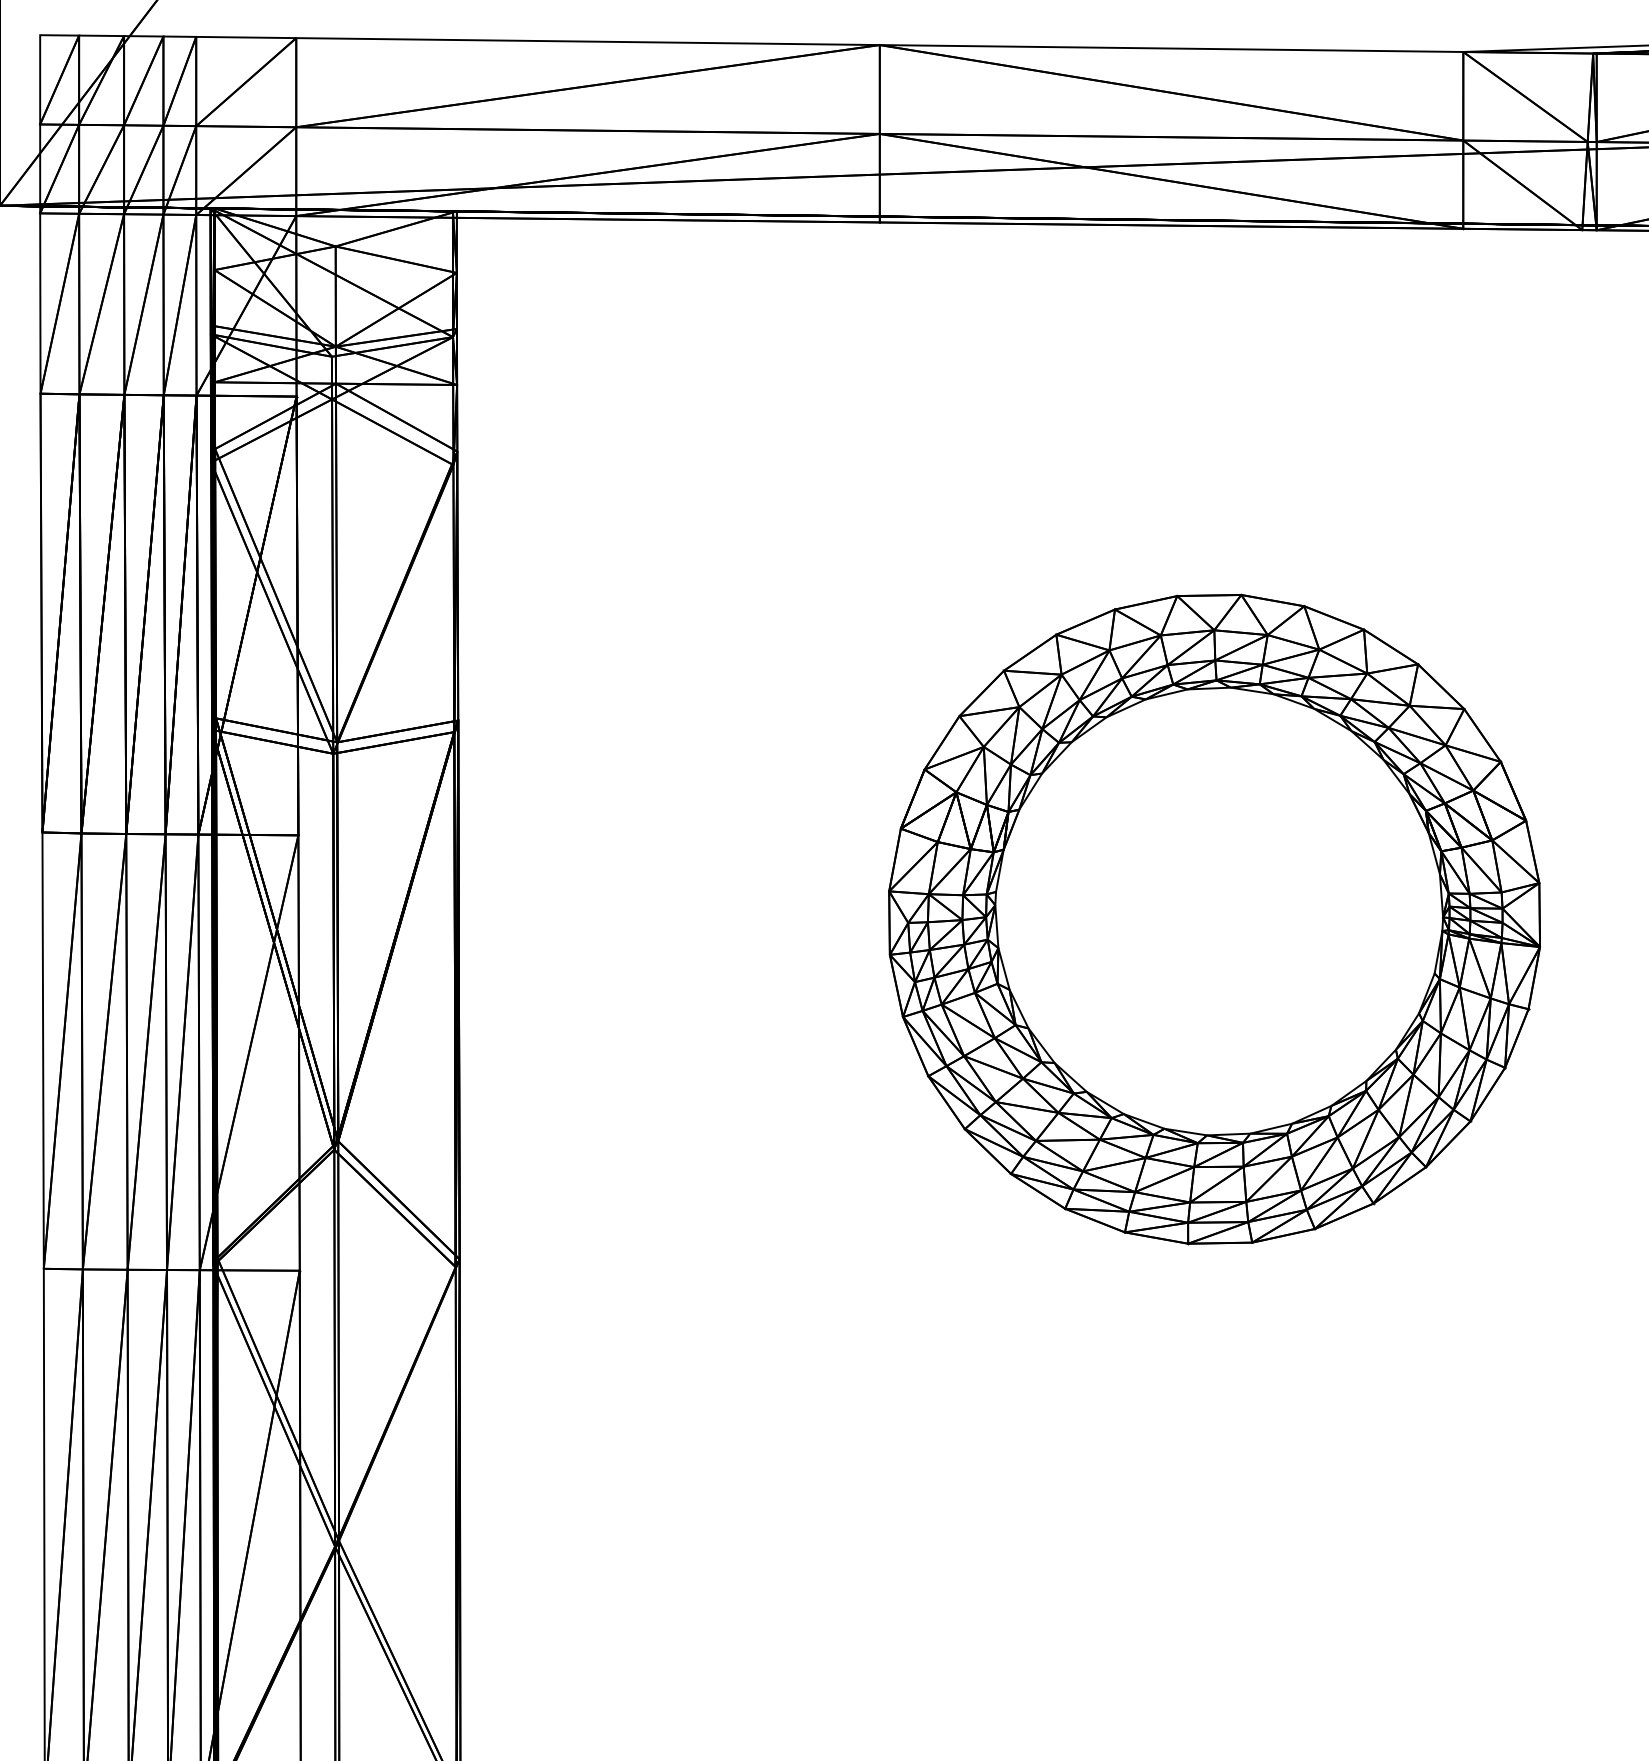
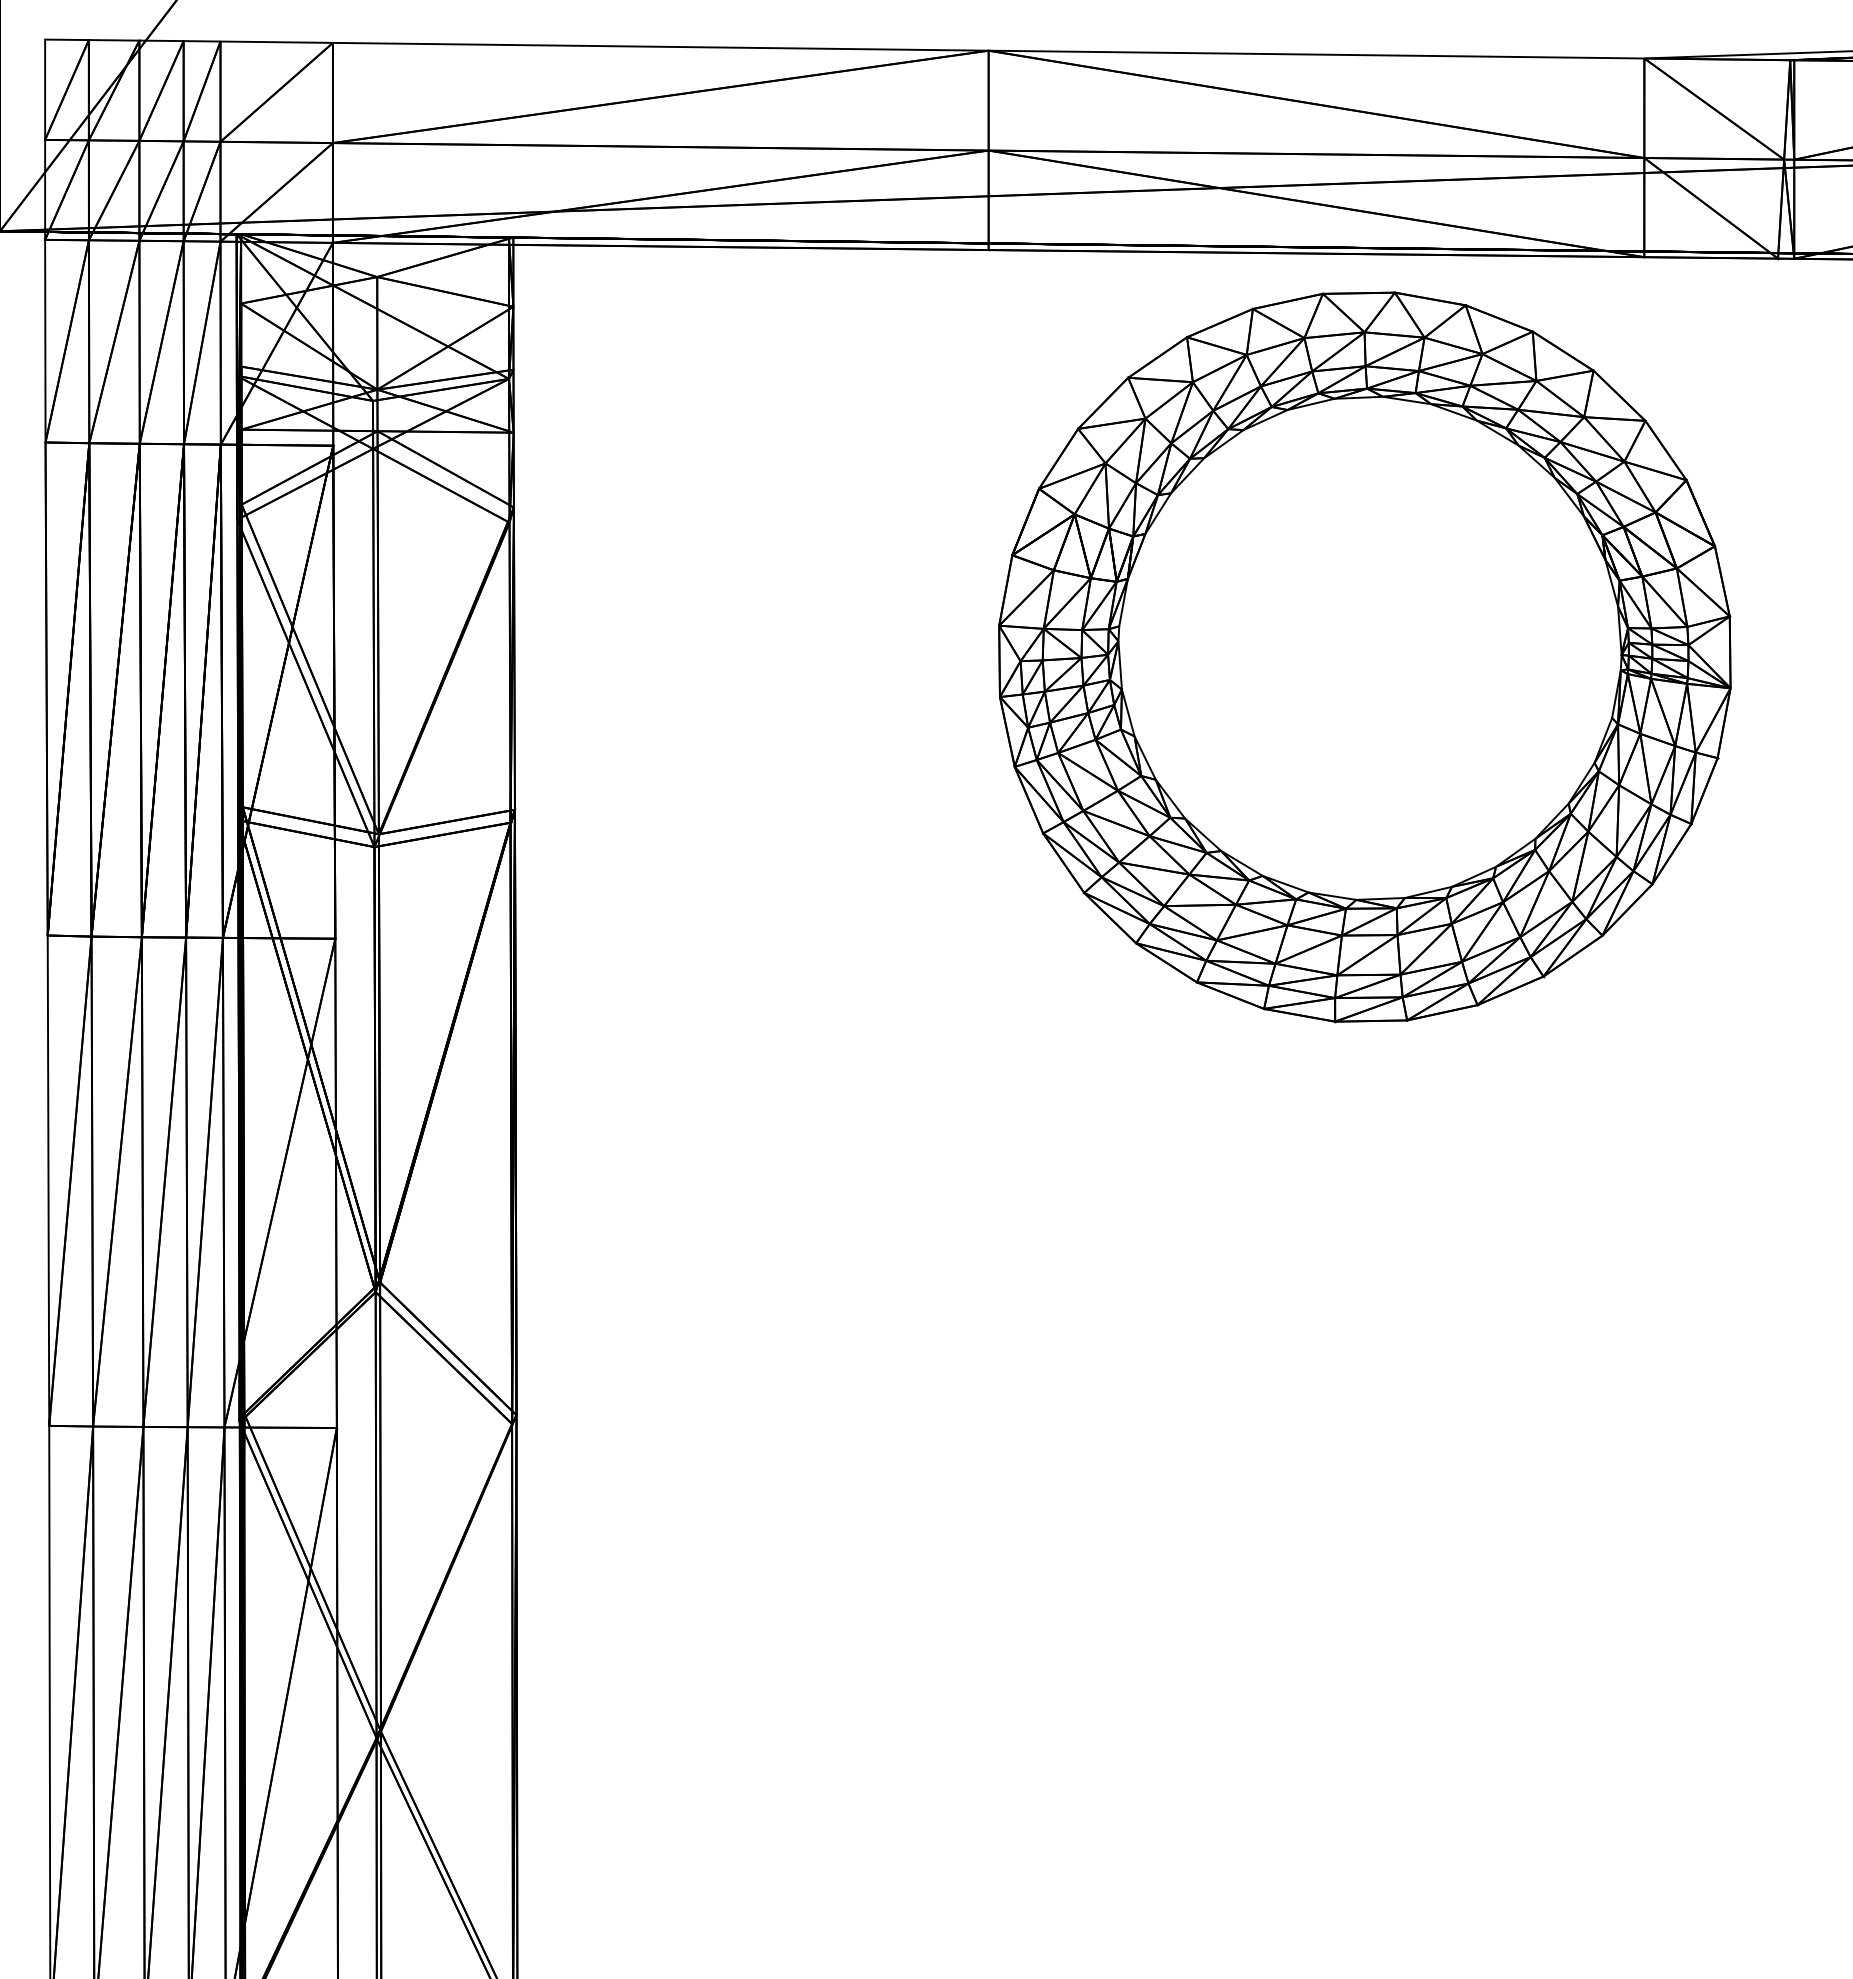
part: (1214, 919) -> (1364, 657), moved

